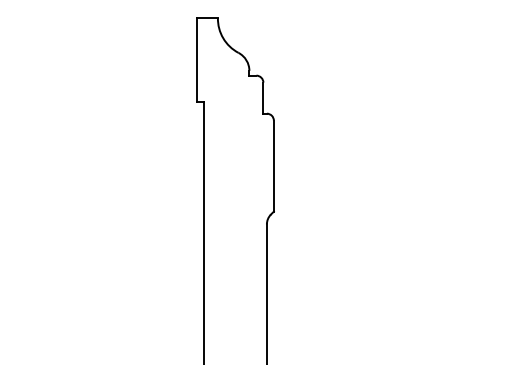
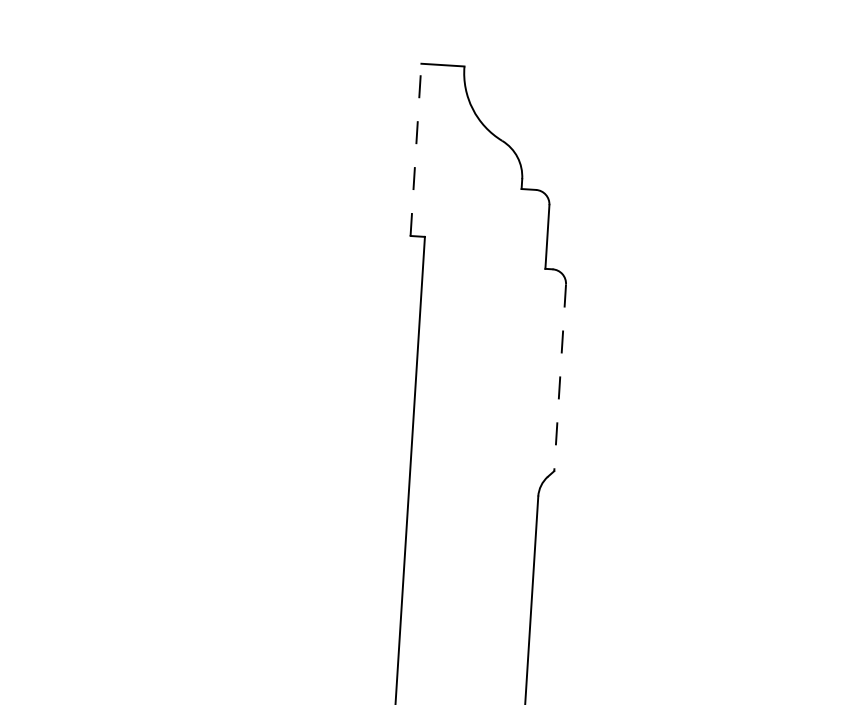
line: (196, 59) -> (415, 149), solid -> dashed
line: (273, 166) -> (559, 378), solid -> dashed

